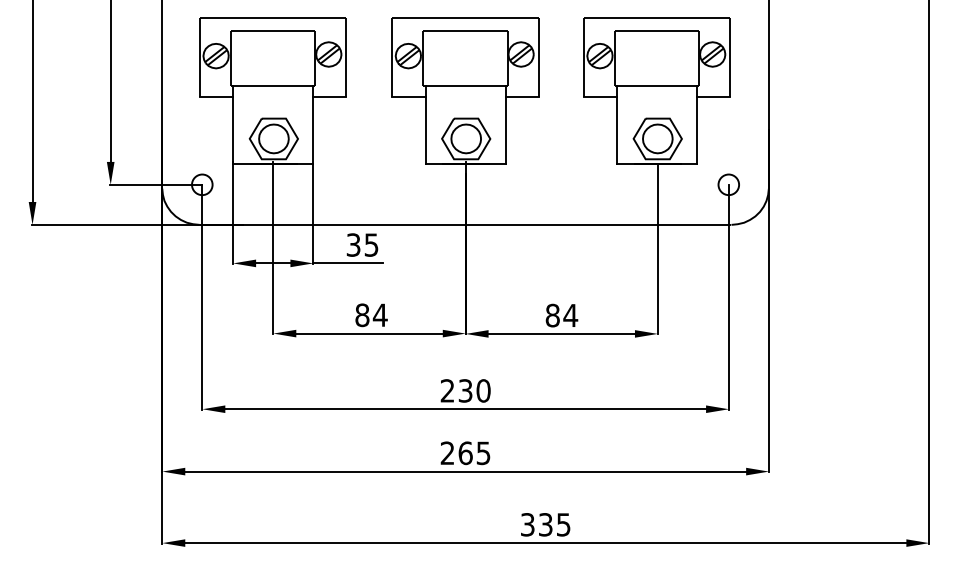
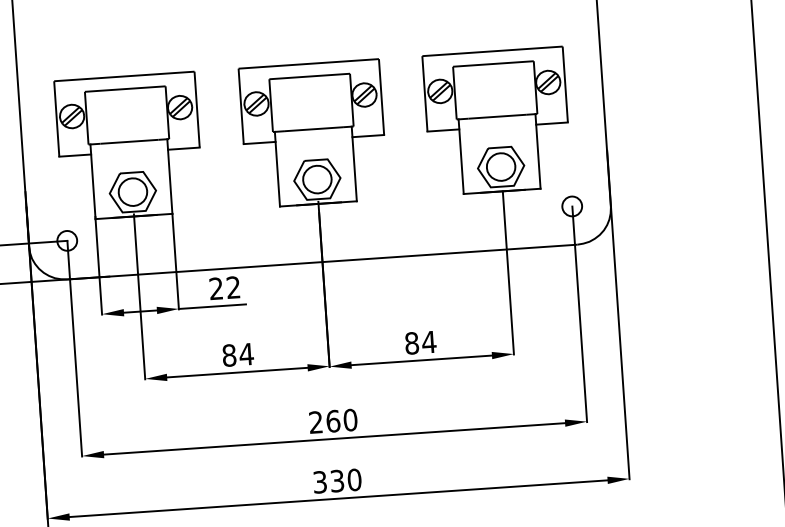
text: (362, 244) -> (224, 287), 35 -> 22
text: (465, 390) -> (333, 420), 230 -> 260
text: (465, 453) -> (337, 481), 265 -> 330

